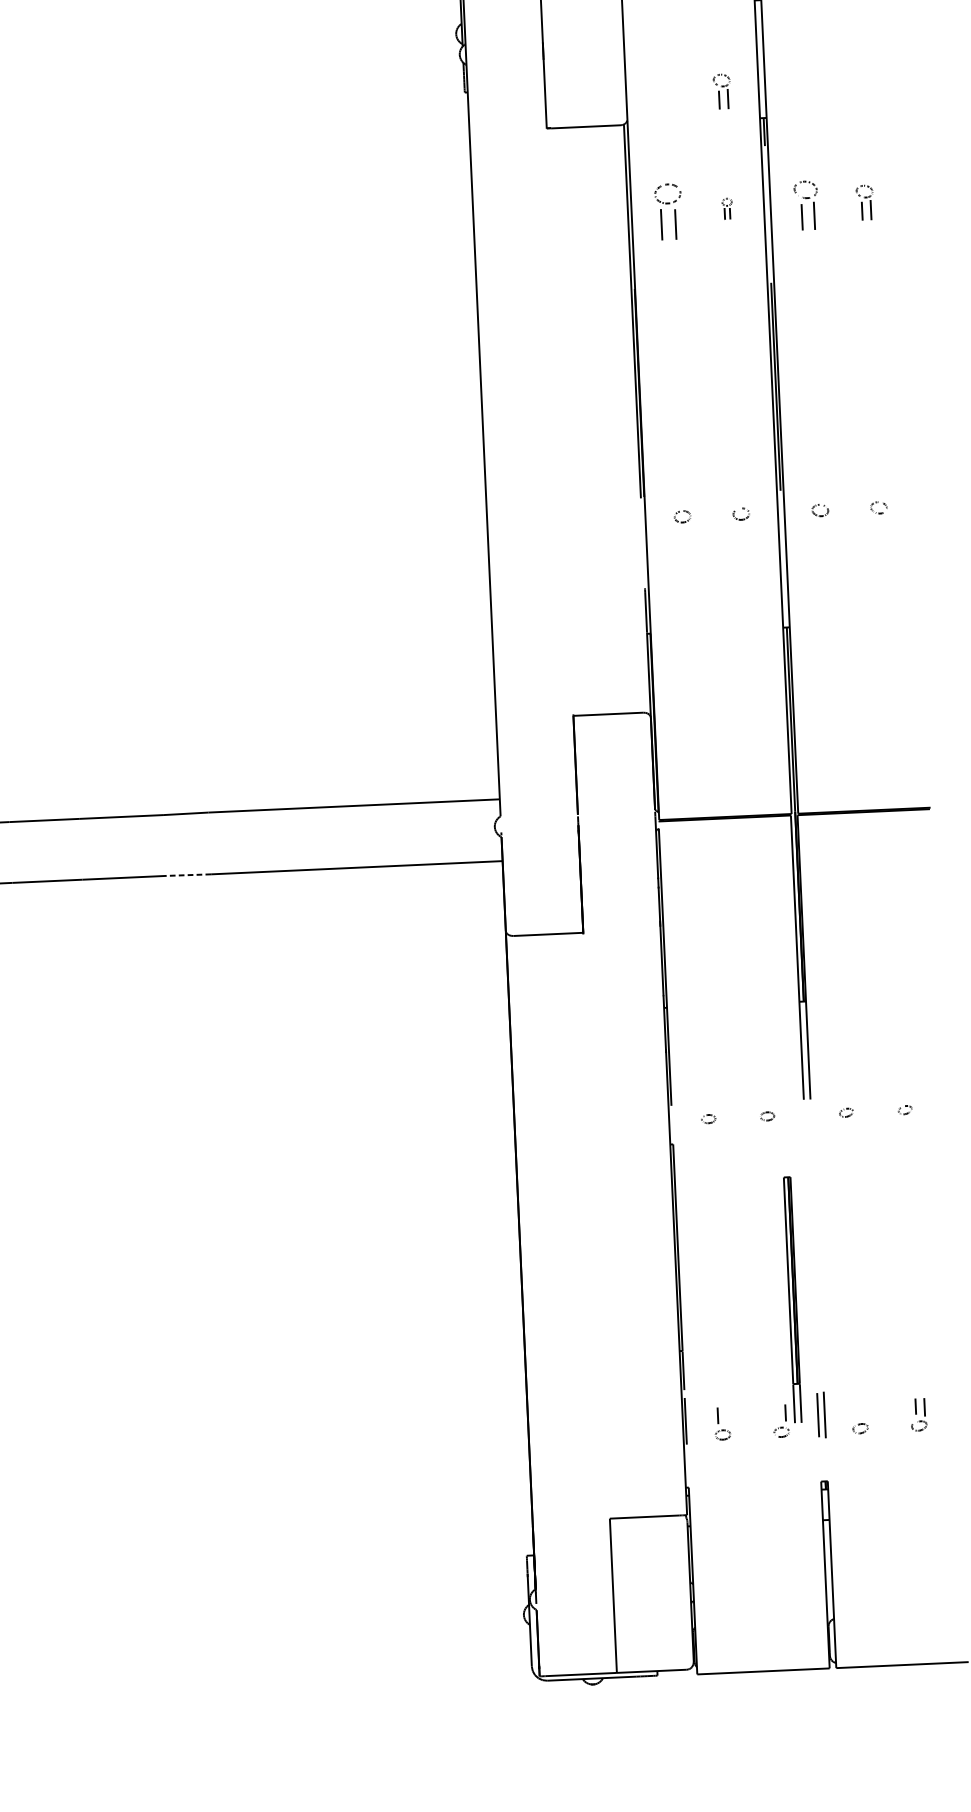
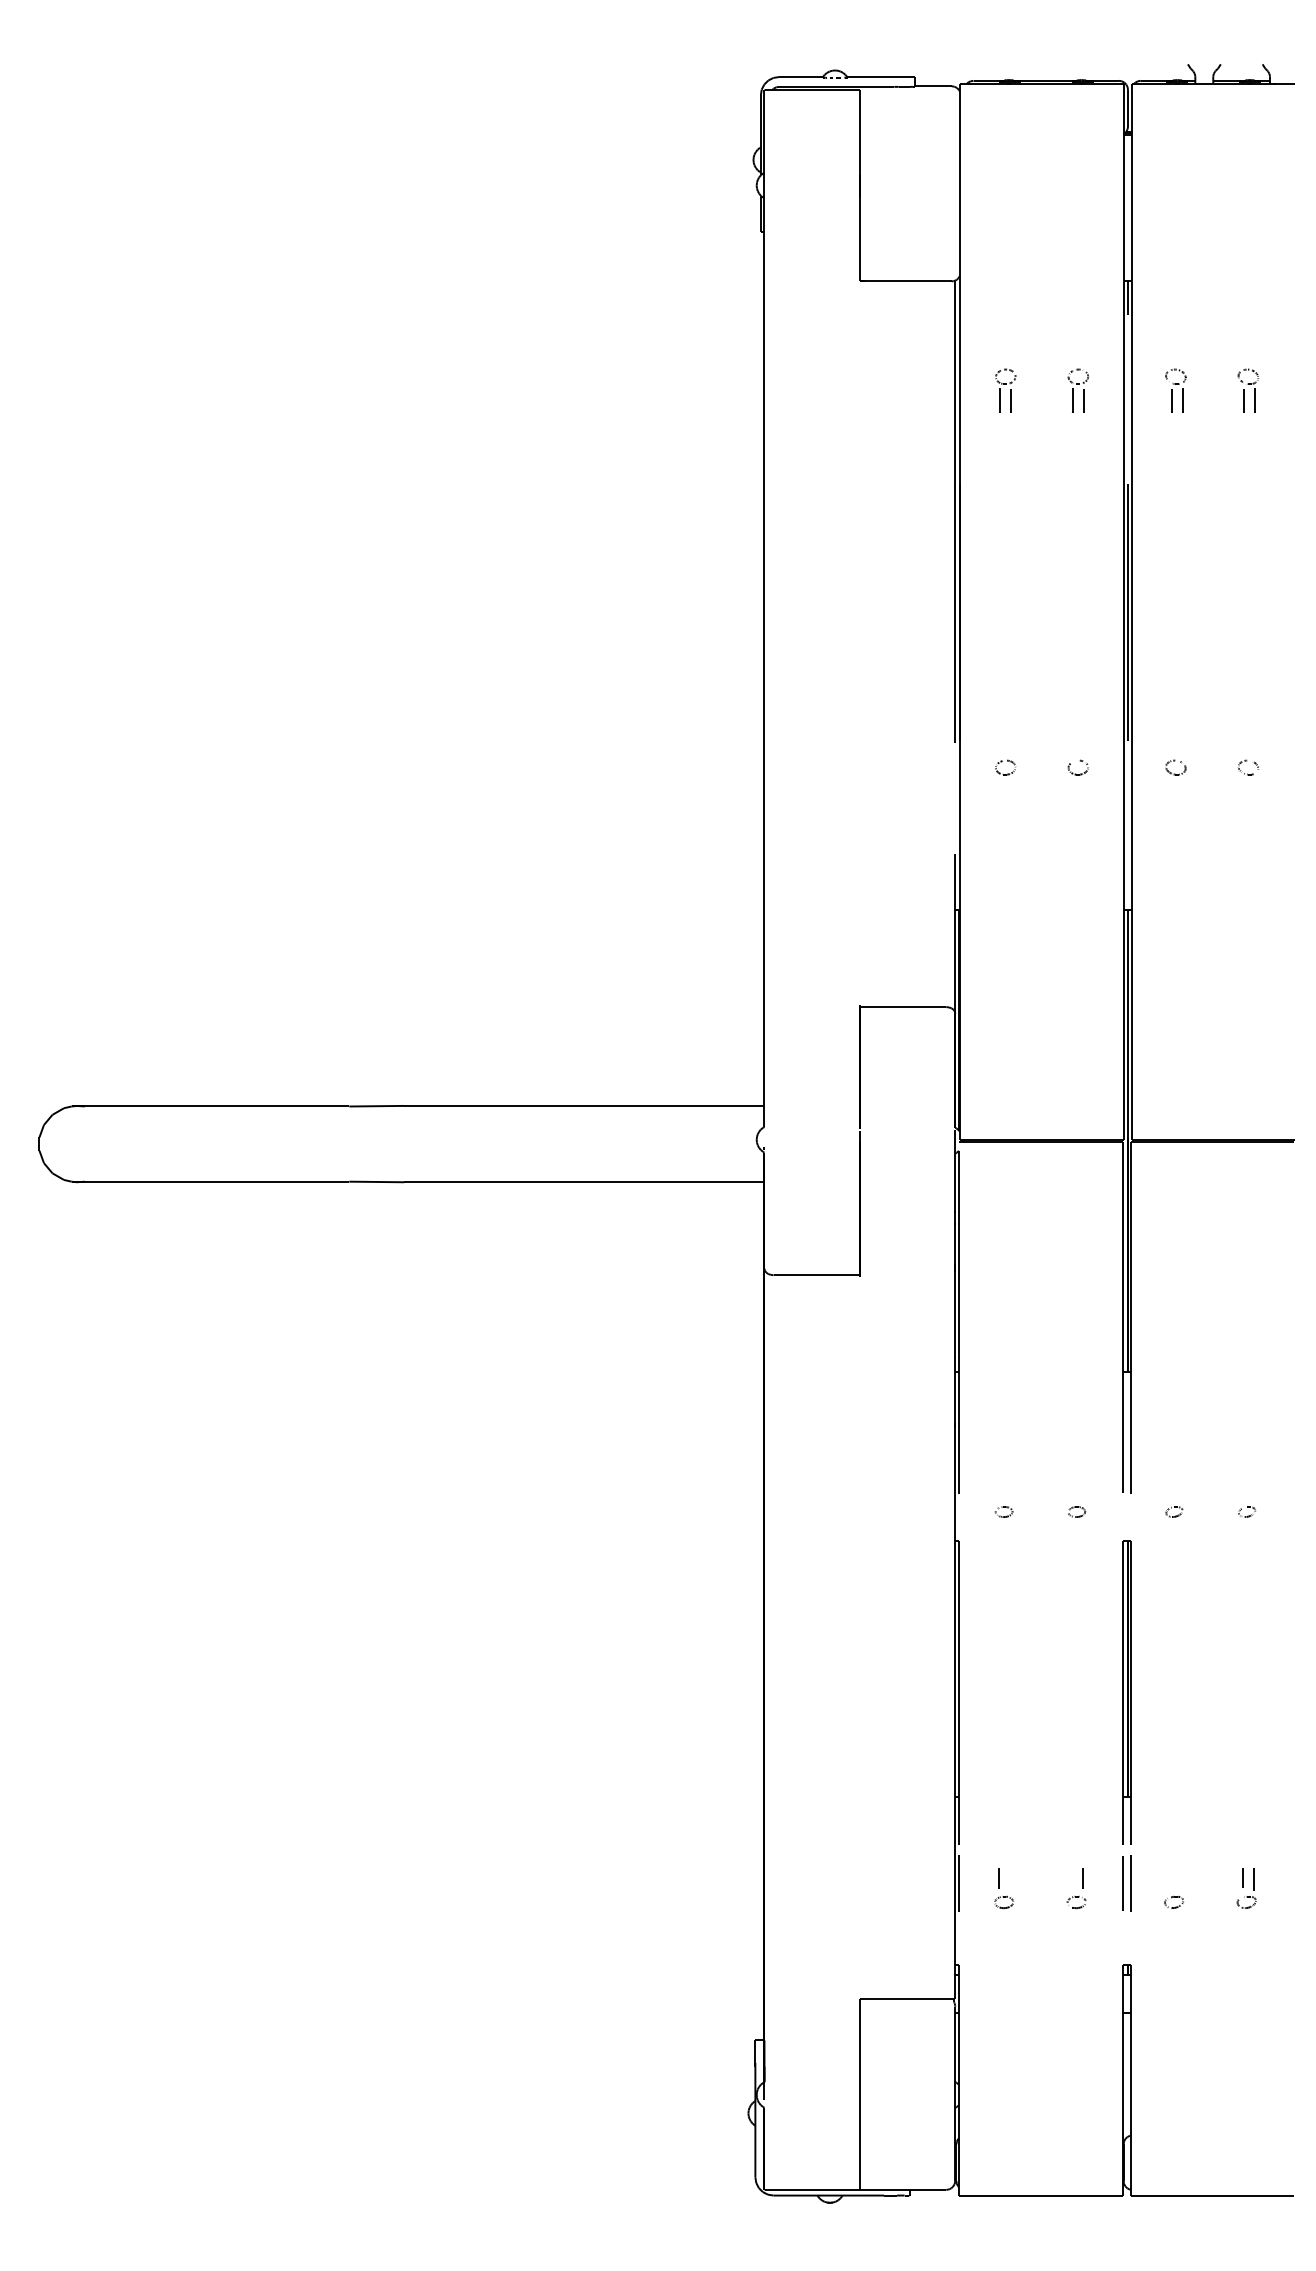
part: (722, 91) -> (1078, 245), removed
part: (806, 205) -> (1175, 390), size x0.71
part: (726, 208) -> (1077, 390), size x1.67
part: (668, 211) -> (1005, 390), size x0.62
line: (188, 874) -> (376, 1181), dashed -> solid
part: (792, 1299) -> (1126, 1692), moved

